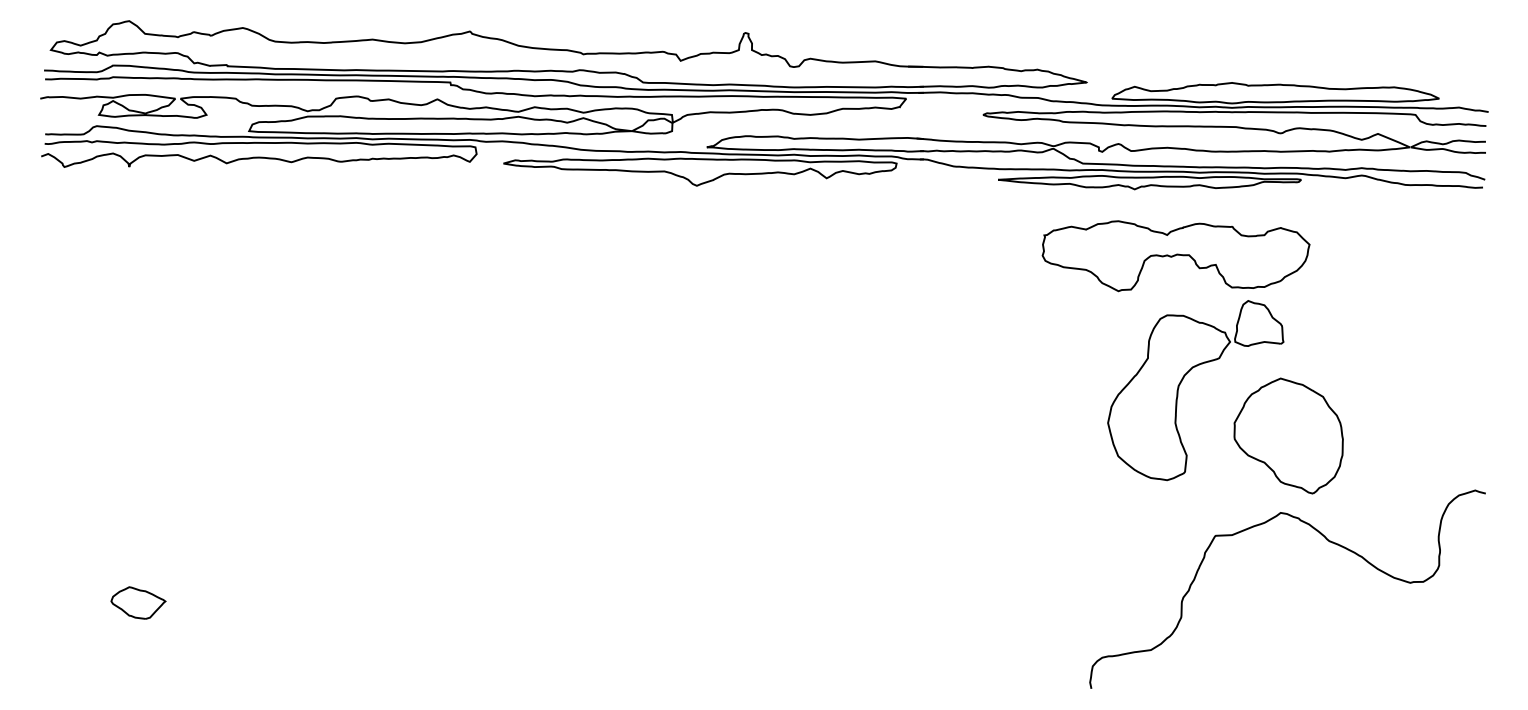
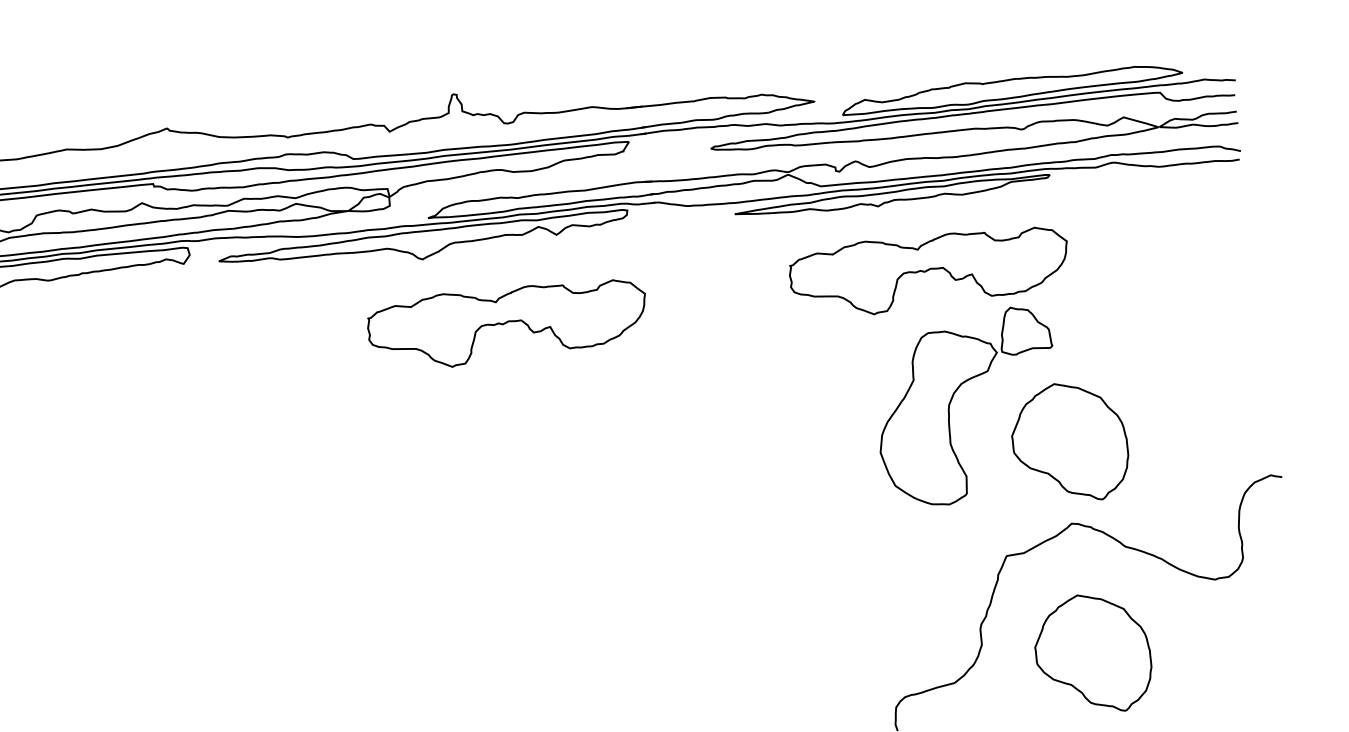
part: (769, 256) -> (507, 323), added
part: (1285, 638) -> (1092, 653), added

